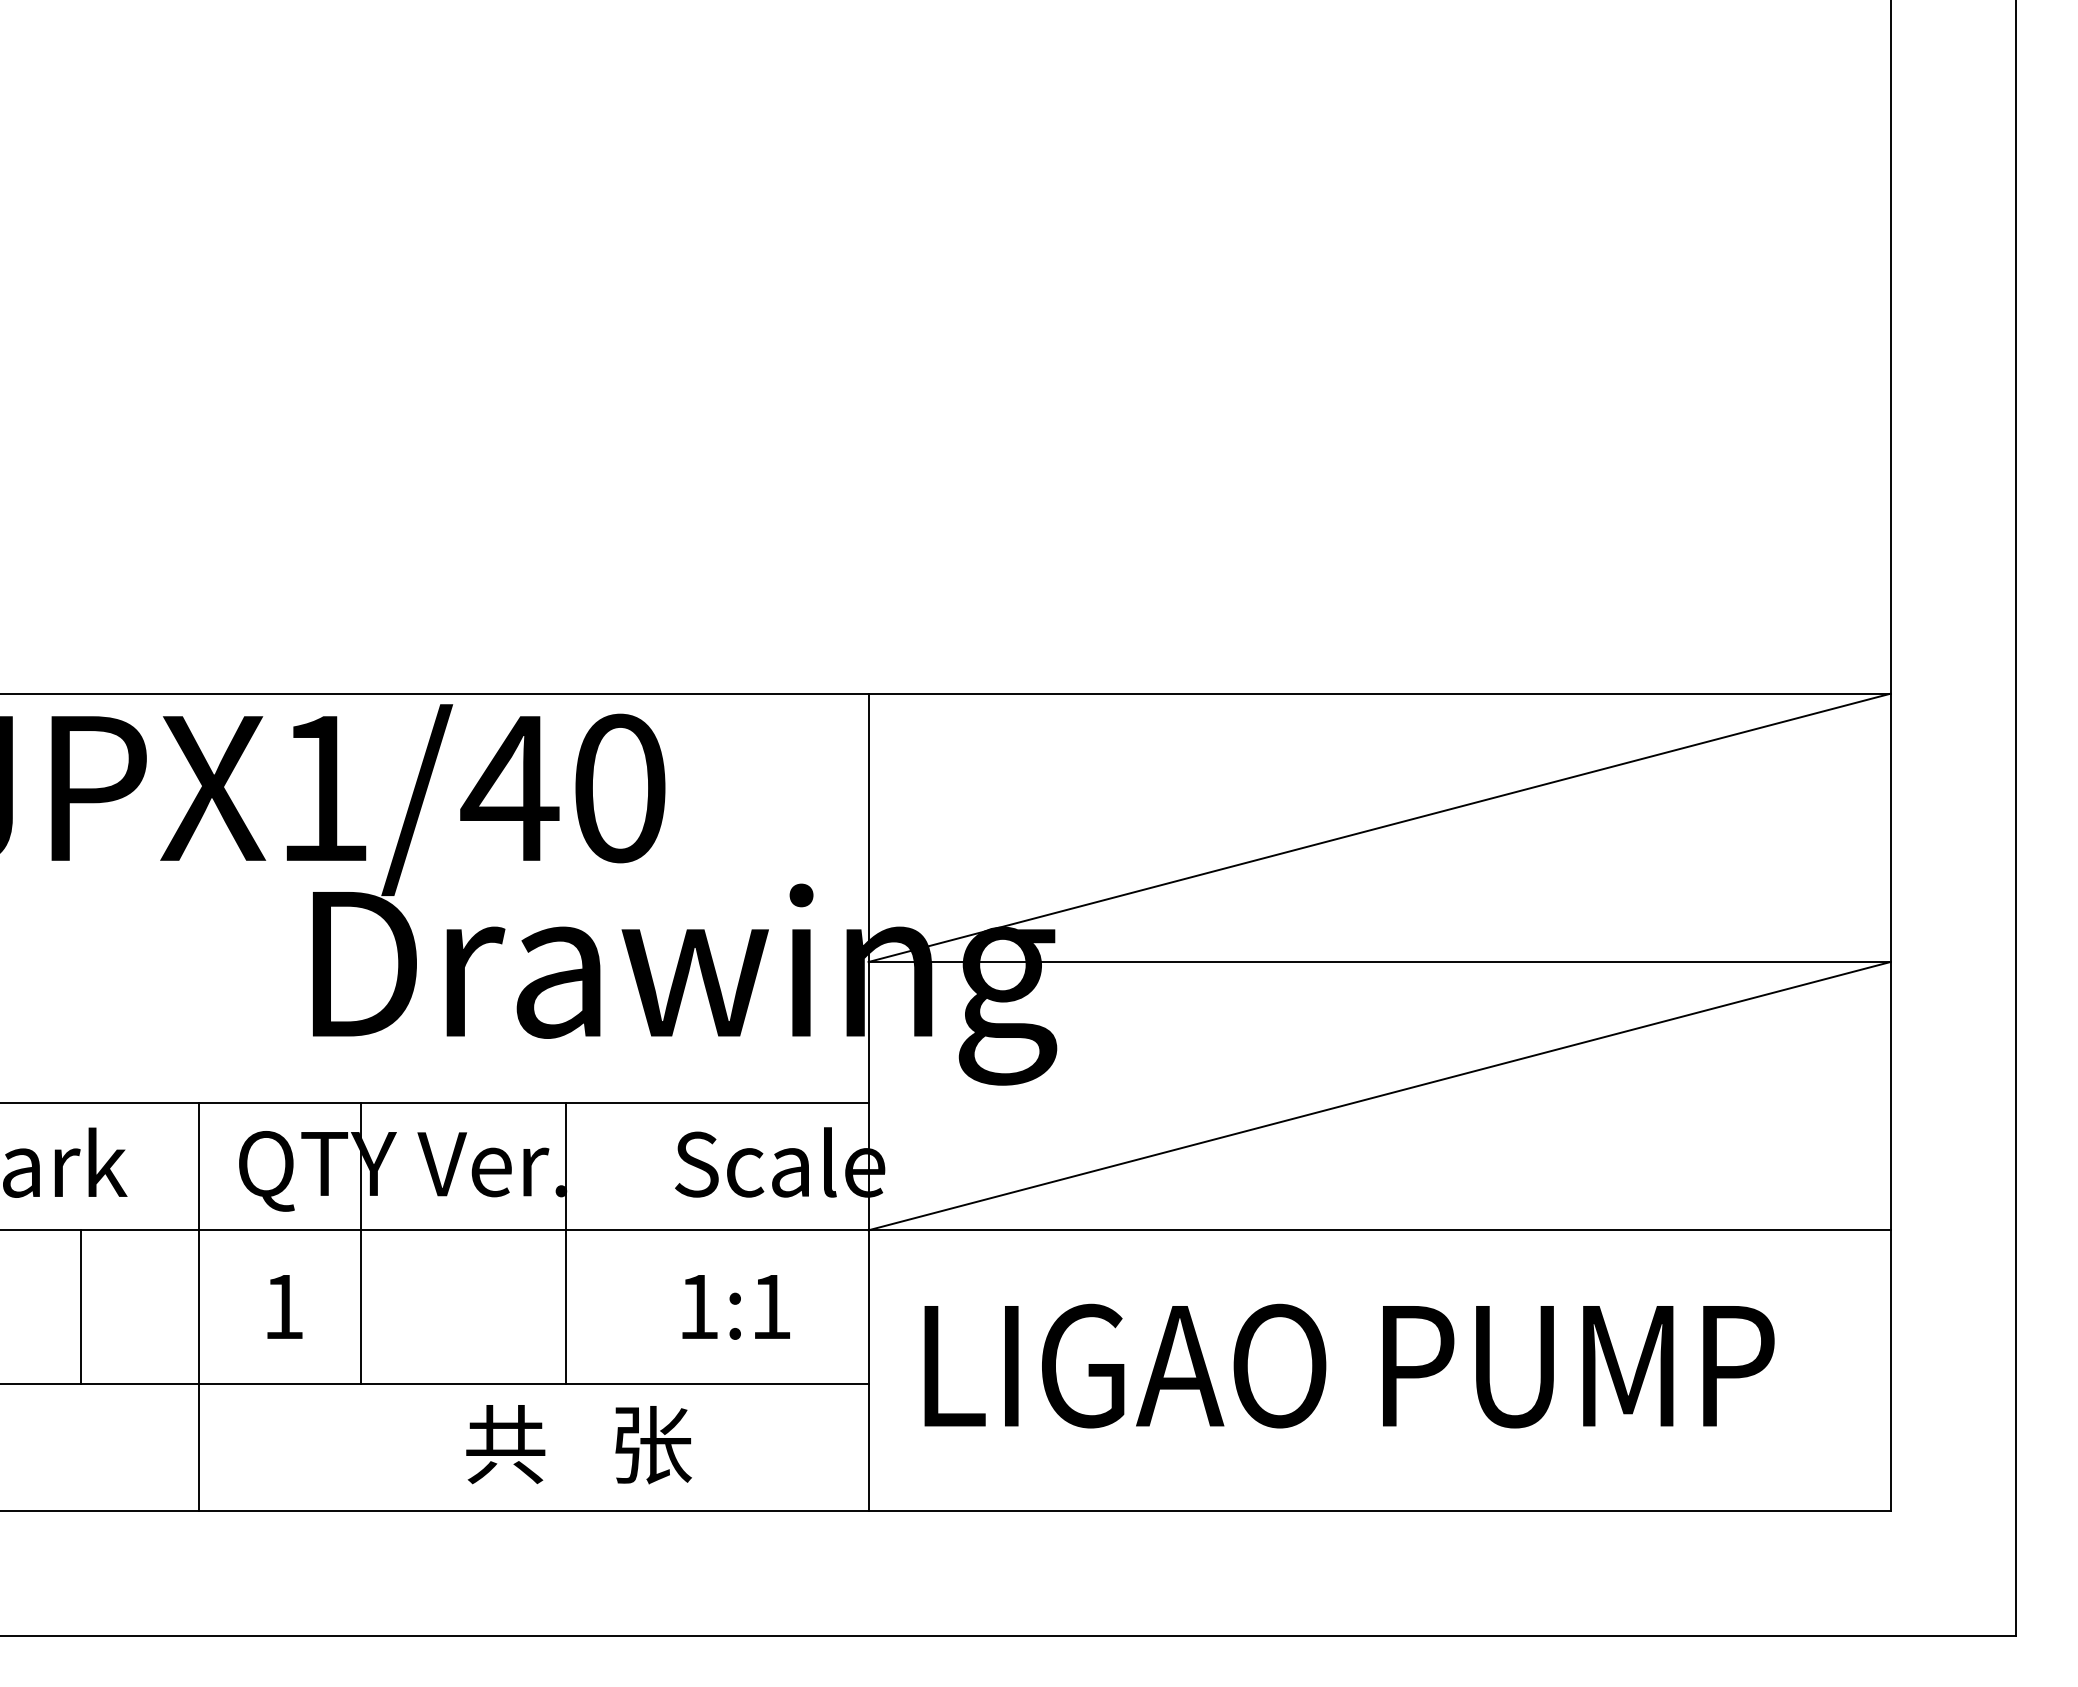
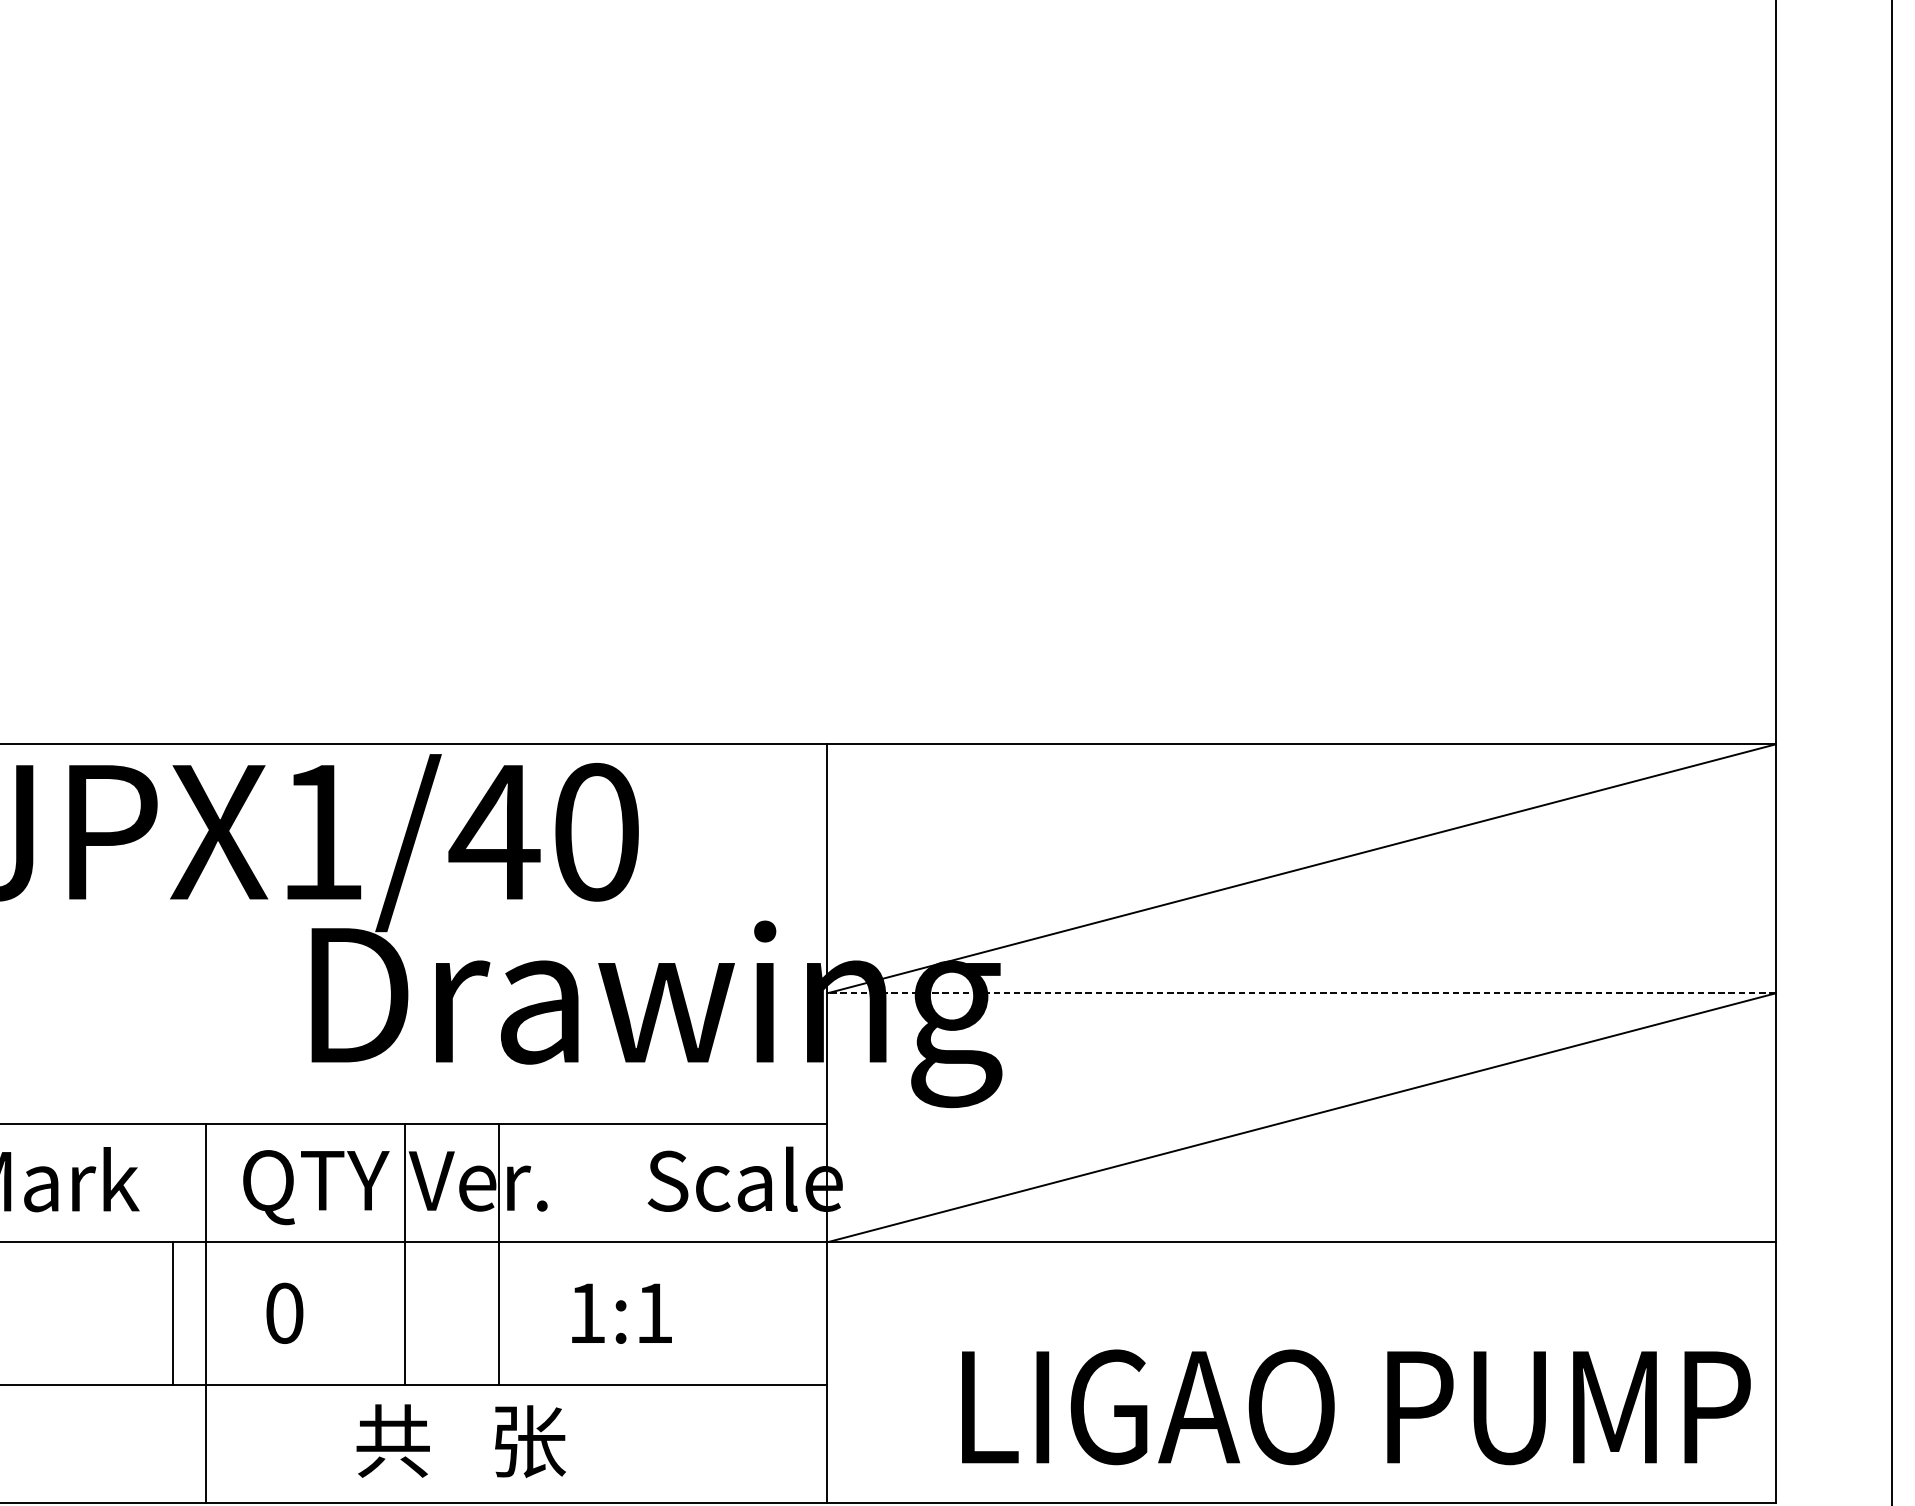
line: (1379, 962) -> (1301, 993), solid -> dashed
line: (361, 1242) -> (405, 1253), moved
line: (566, 1242) -> (498, 1253), moved
line: (81, 1306) -> (173, 1313), moved
text: (283, 1306) -> (284, 1313), 1 -> 0
text: (735, 1307) -> (621, 1313), moved
text: (1349, 1365) -> (1356, 1406), moved
text: (578, 1444) -> (460, 1441), moved

